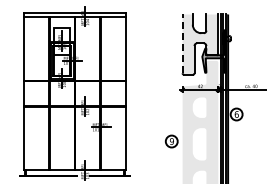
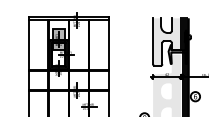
fill: (61, 41) -> (58, 39), added
line: (182, 43) -> (153, 41), dashed -> solid

